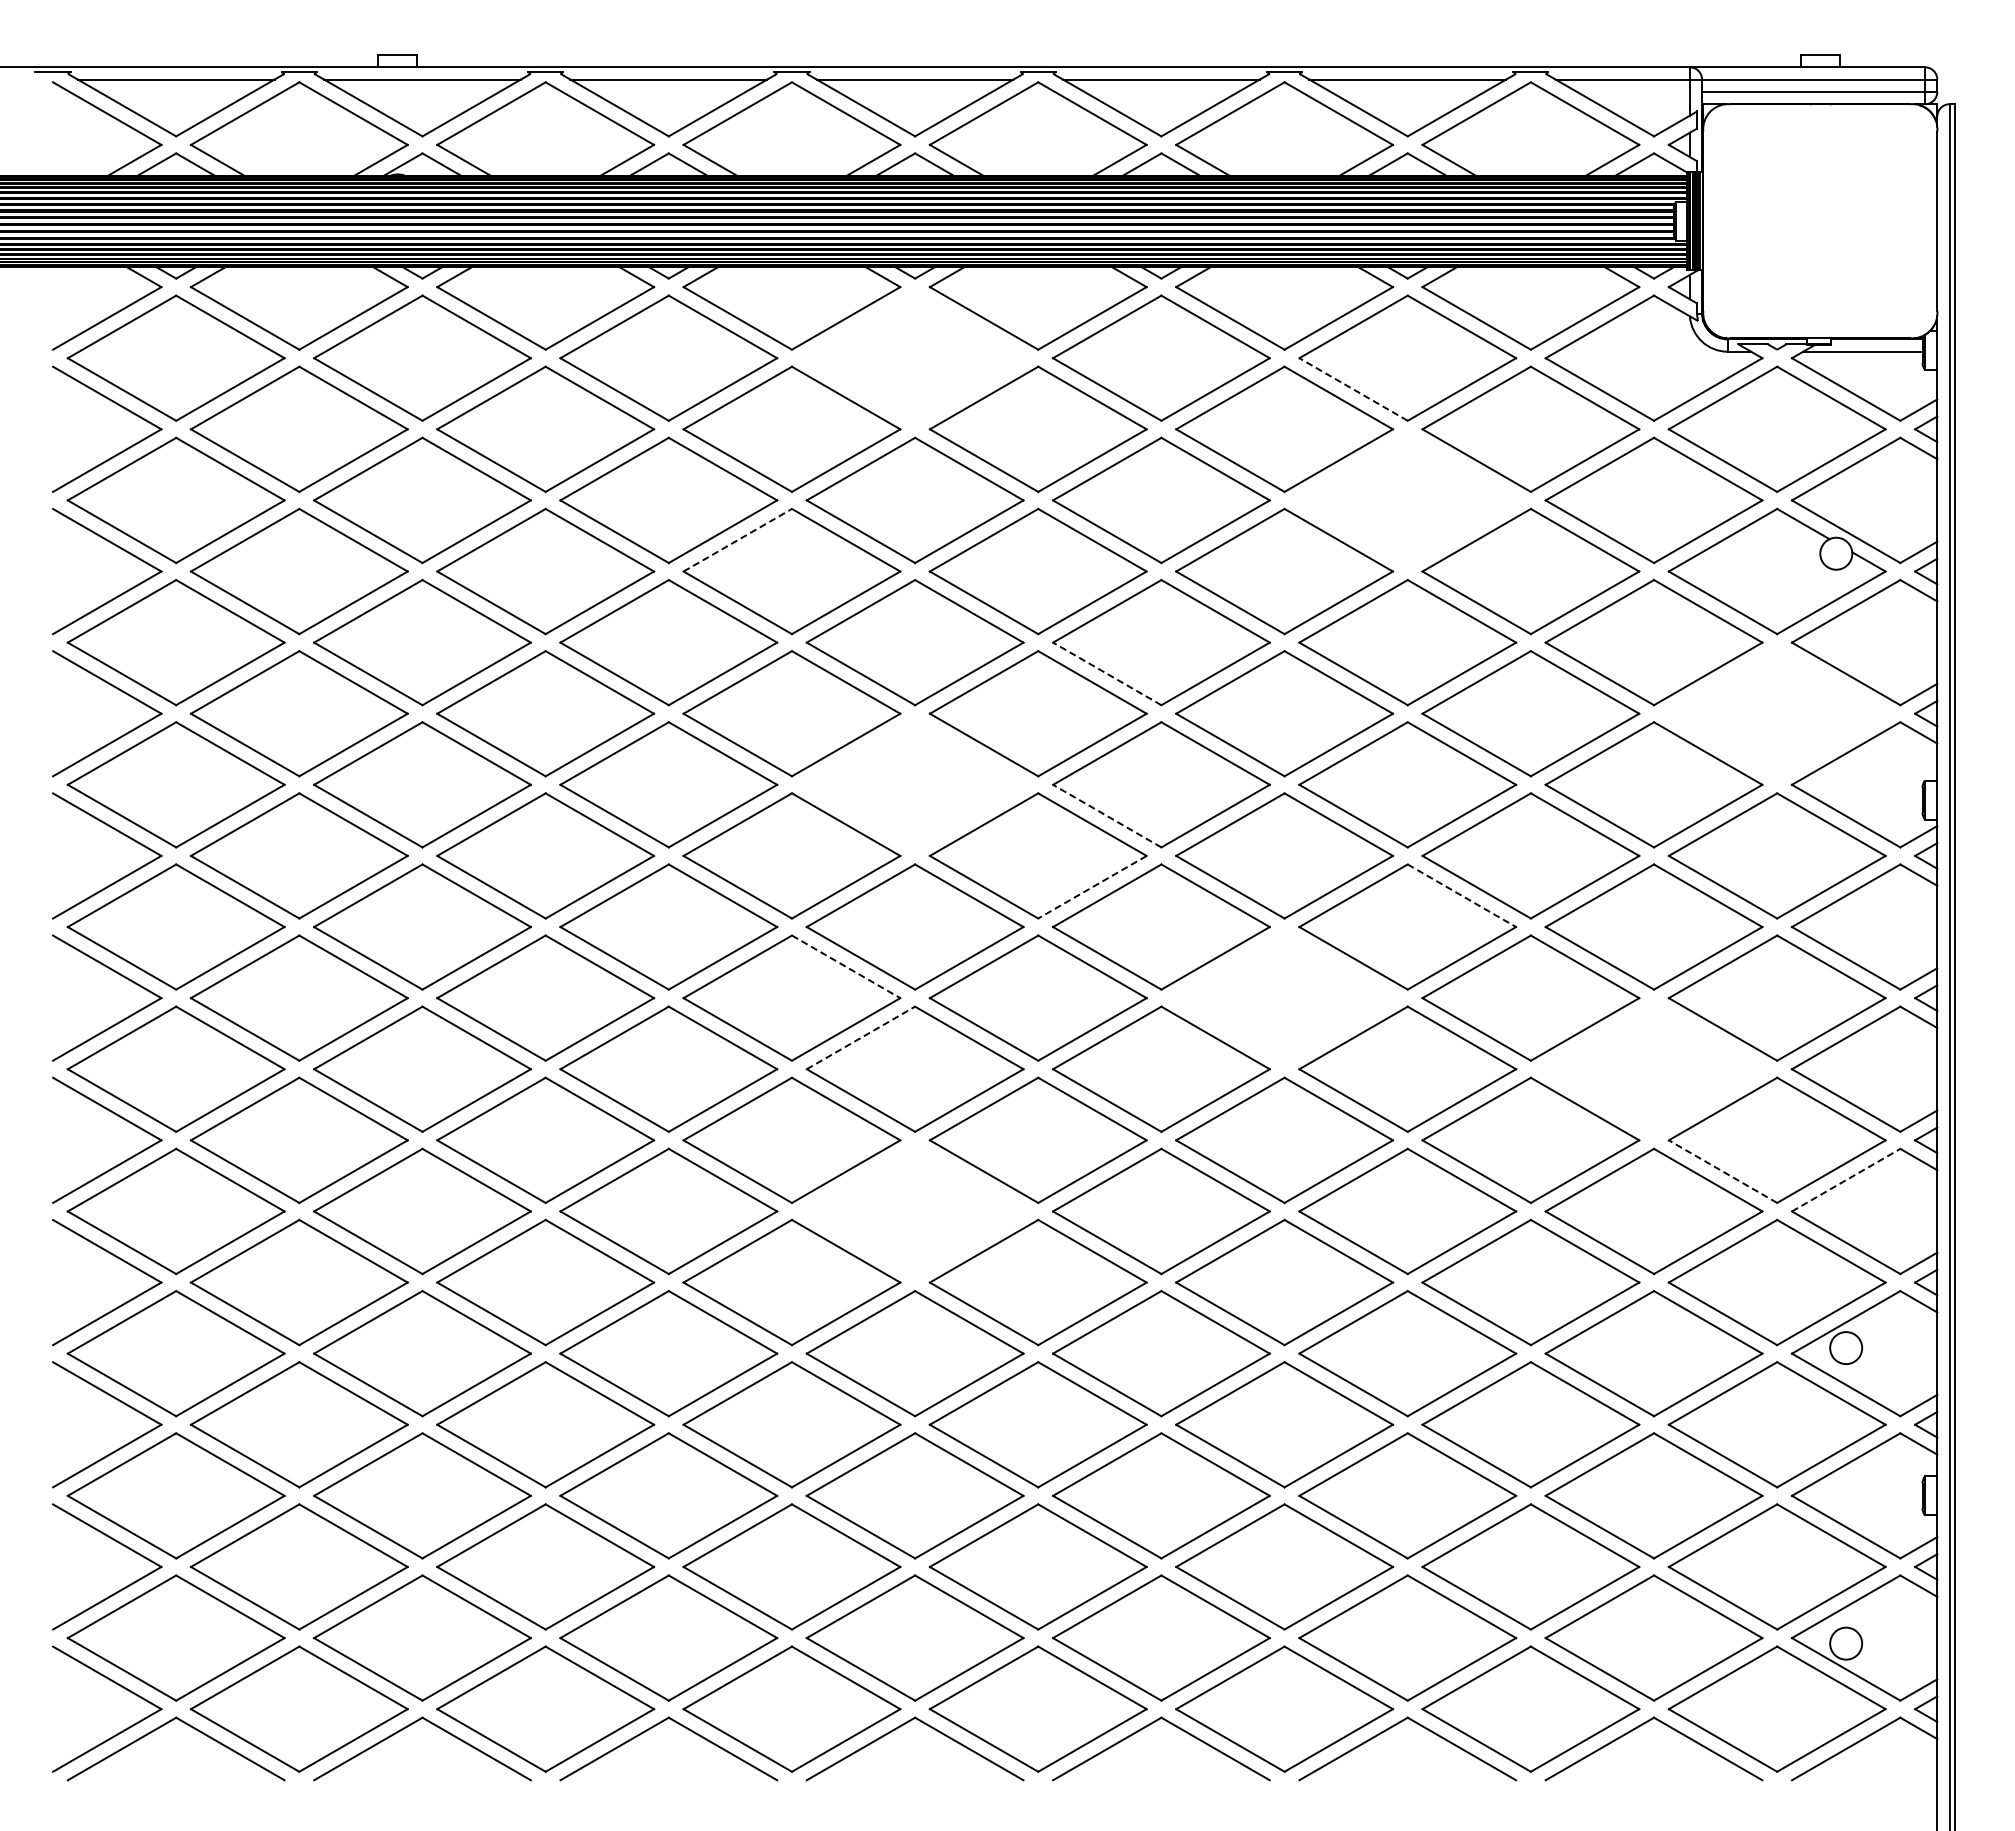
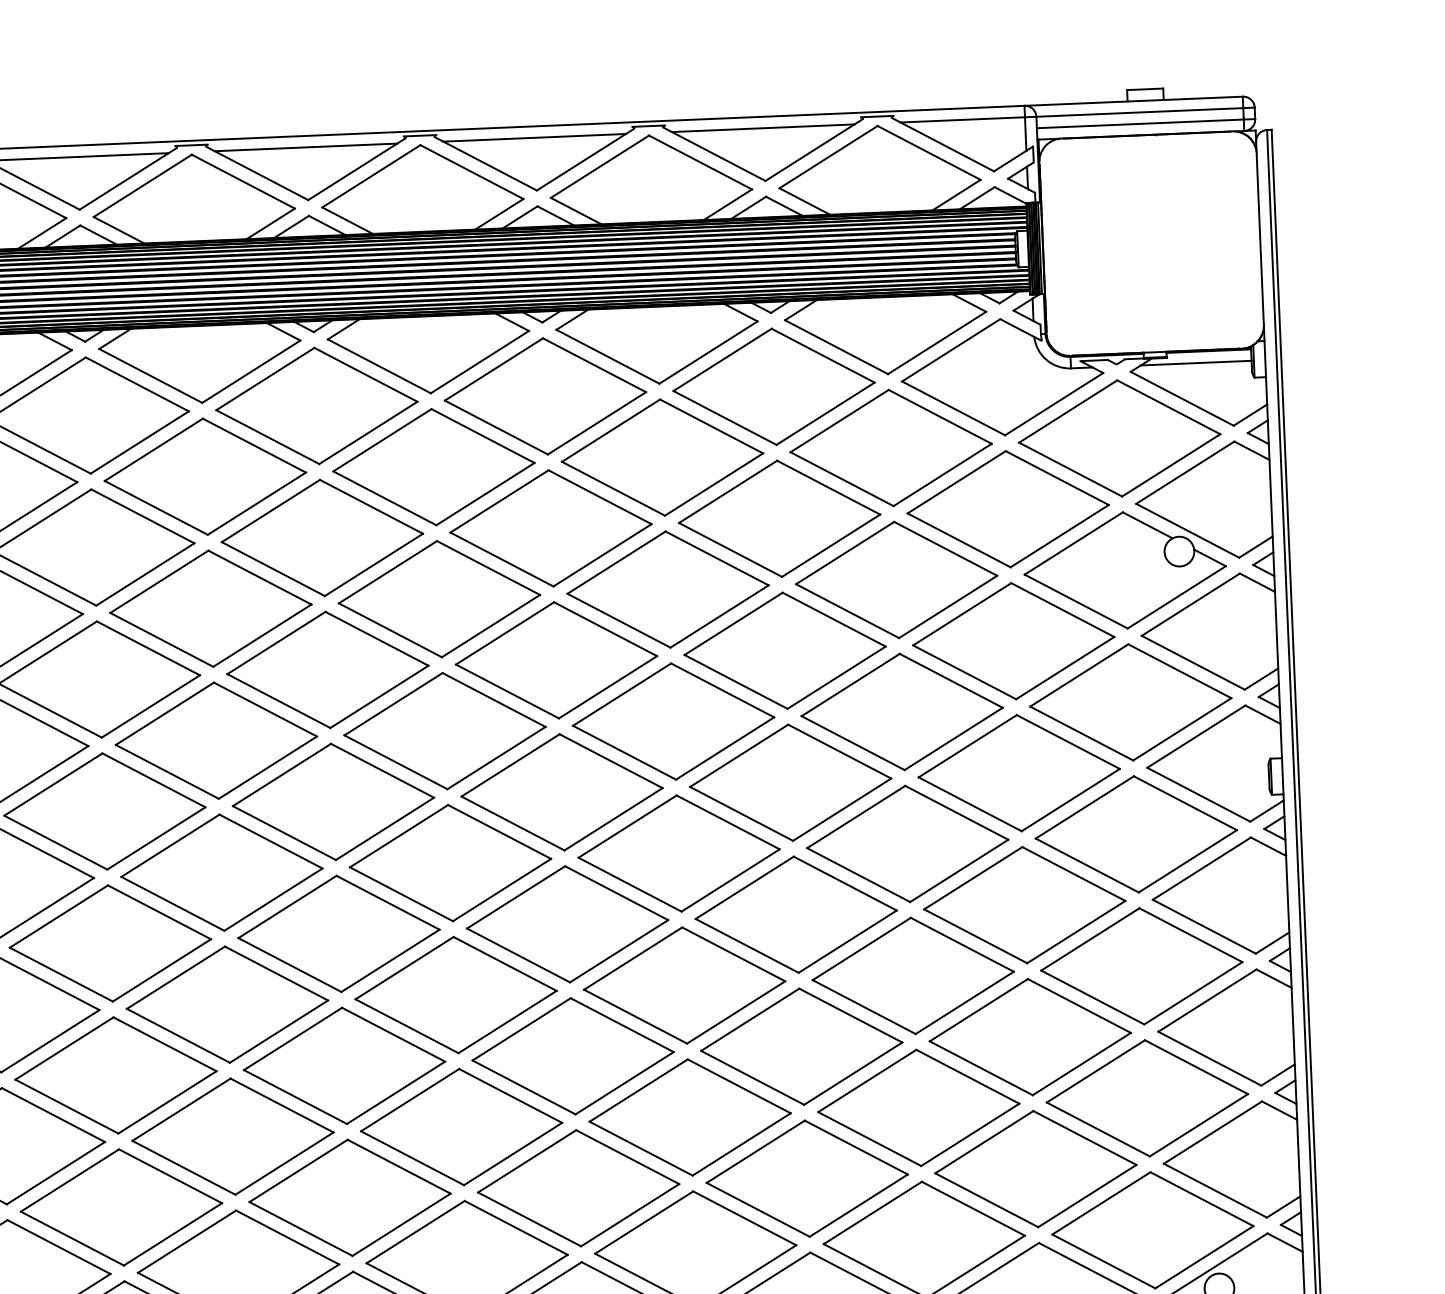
part: (914, 357) -> (316, 405), added
line: (1353, 389) -> (724, 417), dashed -> solid
part: (1407, 500) -> (779, 518), added
line: (737, 540) -> (159, 582), dashed -> solid
line: (1107, 673) -> (507, 691), dashed -> solid
part: (1776, 713) -> (1130, 702), added
part: (914, 784) -> (332, 801), added
line: (1107, 816) -> (513, 823), dashed -> solid
line: (1092, 887) -> (502, 890), dashed -> solid
line: (1461, 895) -> (844, 883), dashed -> solid
line: (846, 966) -> (276, 973), dashed -> solid
part: (1284, 997) -> (684, 984), added
line: (860, 1037) -> (292, 1038), dashed -> solid
part: (1653, 1068) -> (1029, 1036), added
line: (1723, 1171) -> (1098, 1129), dashed -> solid
line: (1846, 1180) -> (1213, 1132), dashed -> solid
part: (914, 1211) -> (349, 1197), added

